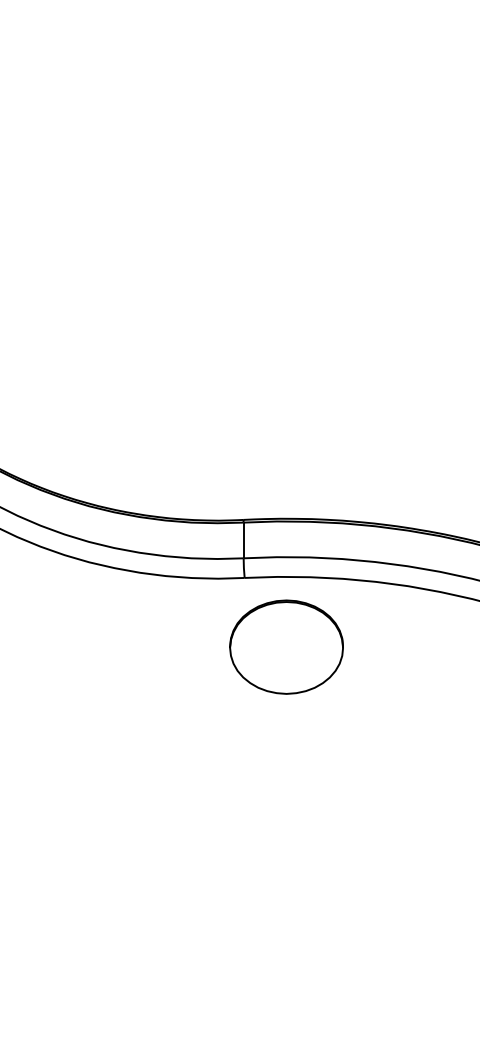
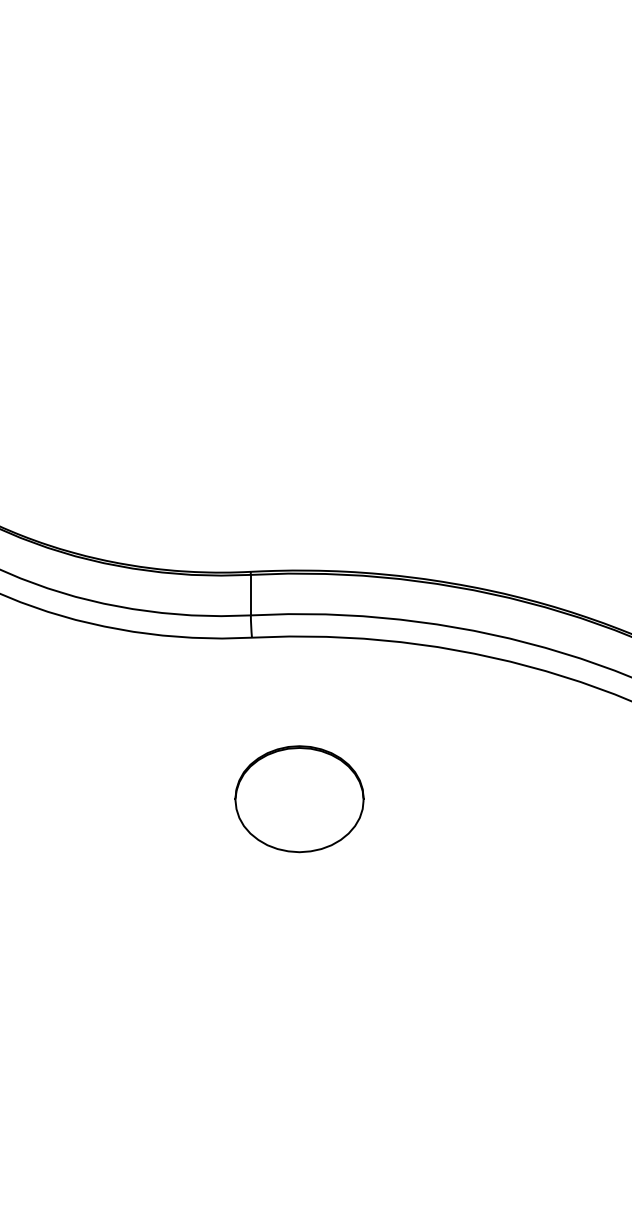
part: (286, 647) -> (299, 799), moved

